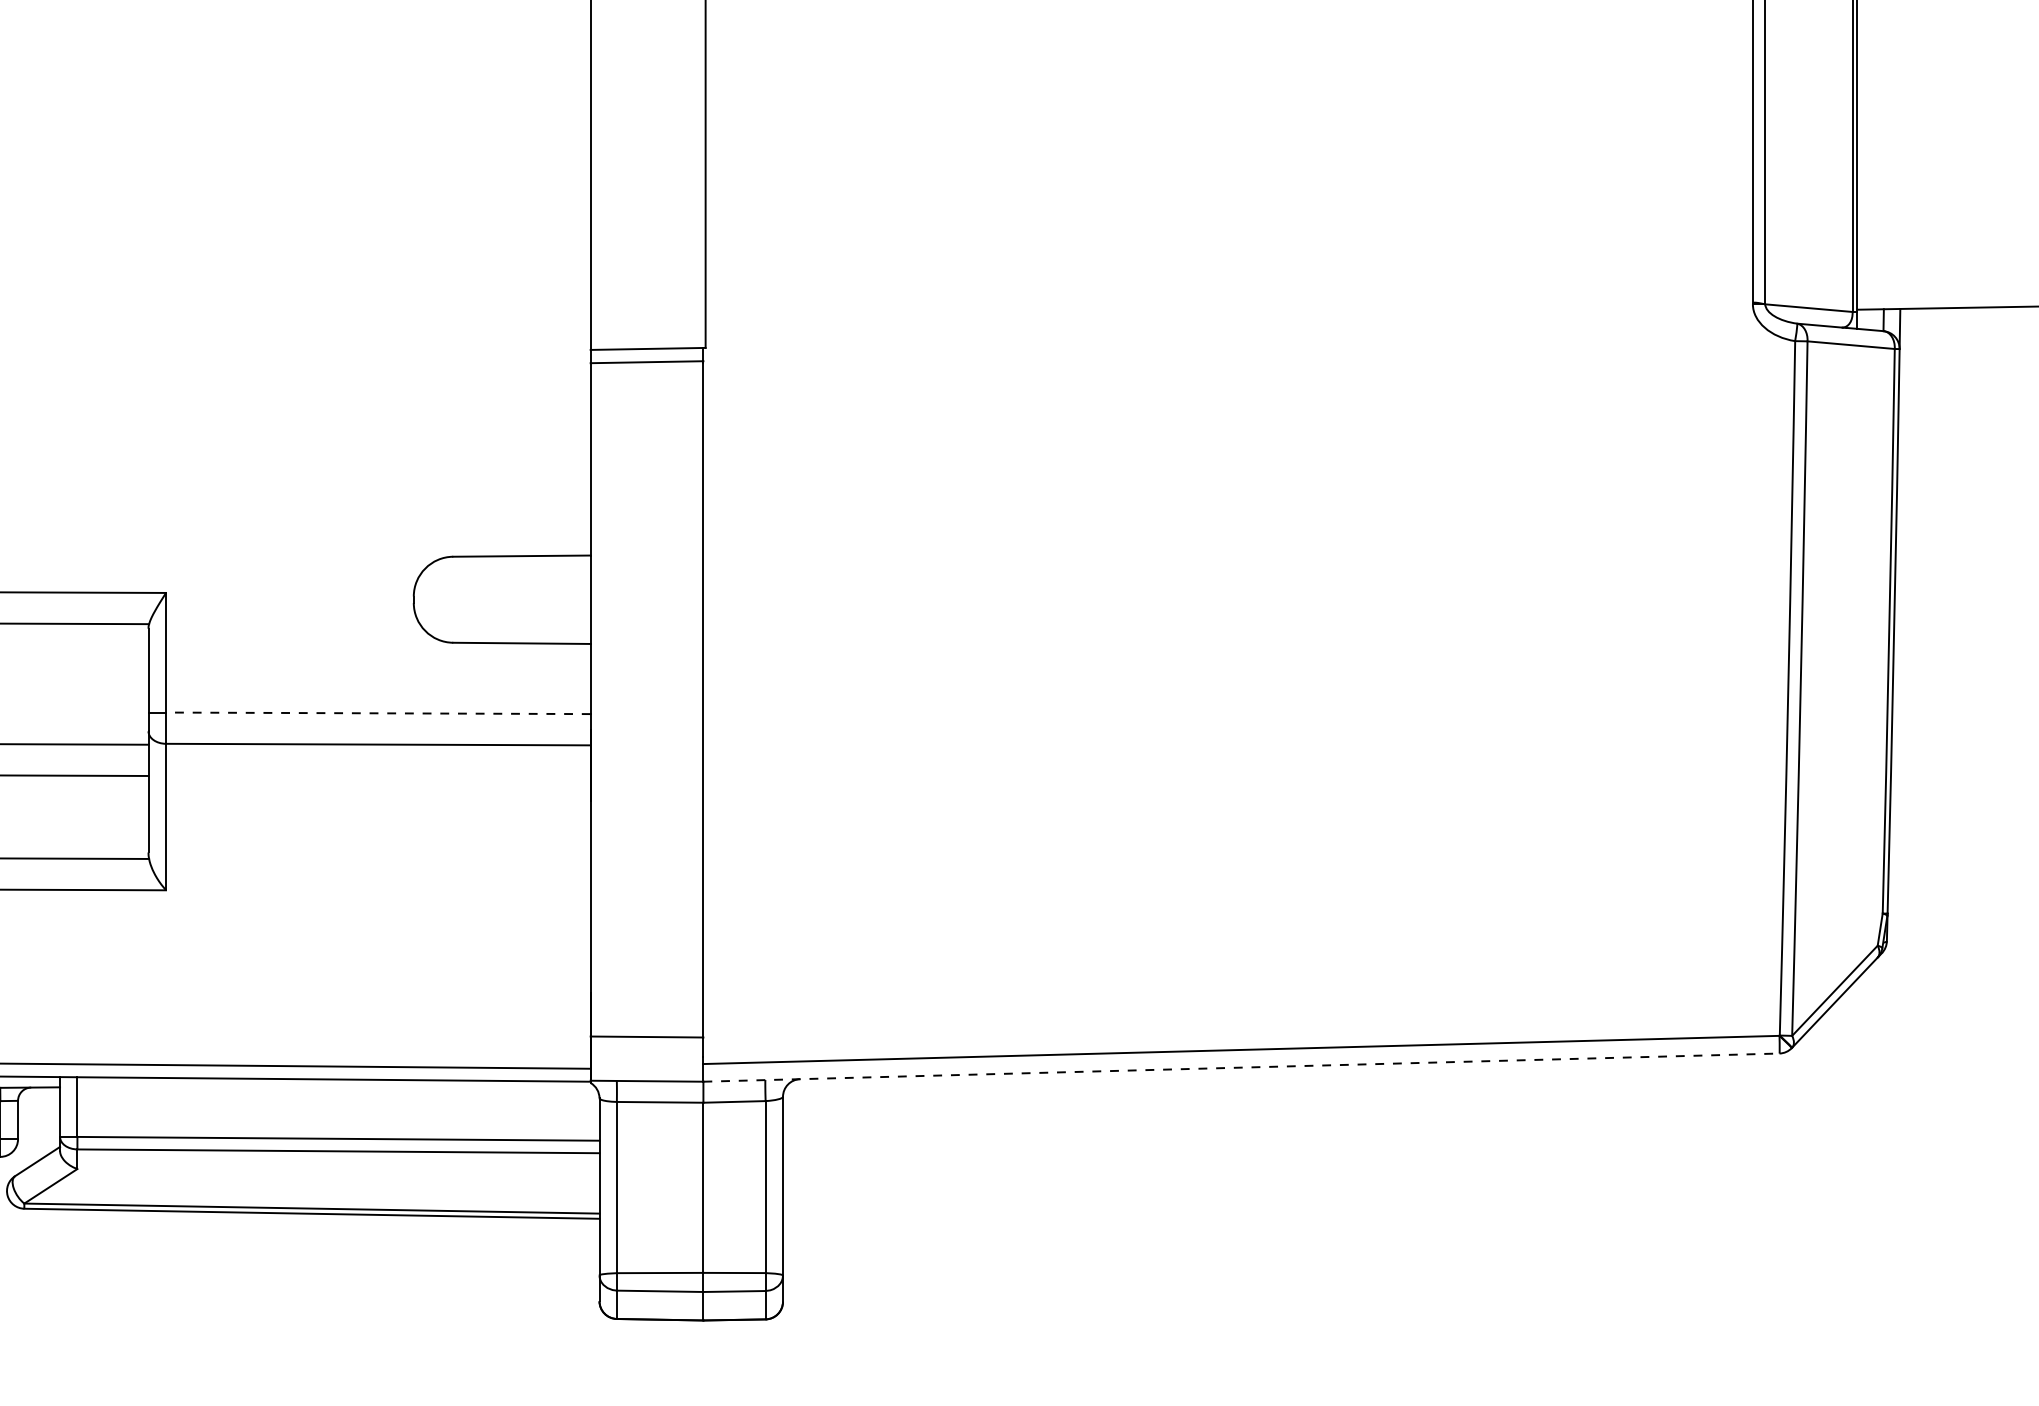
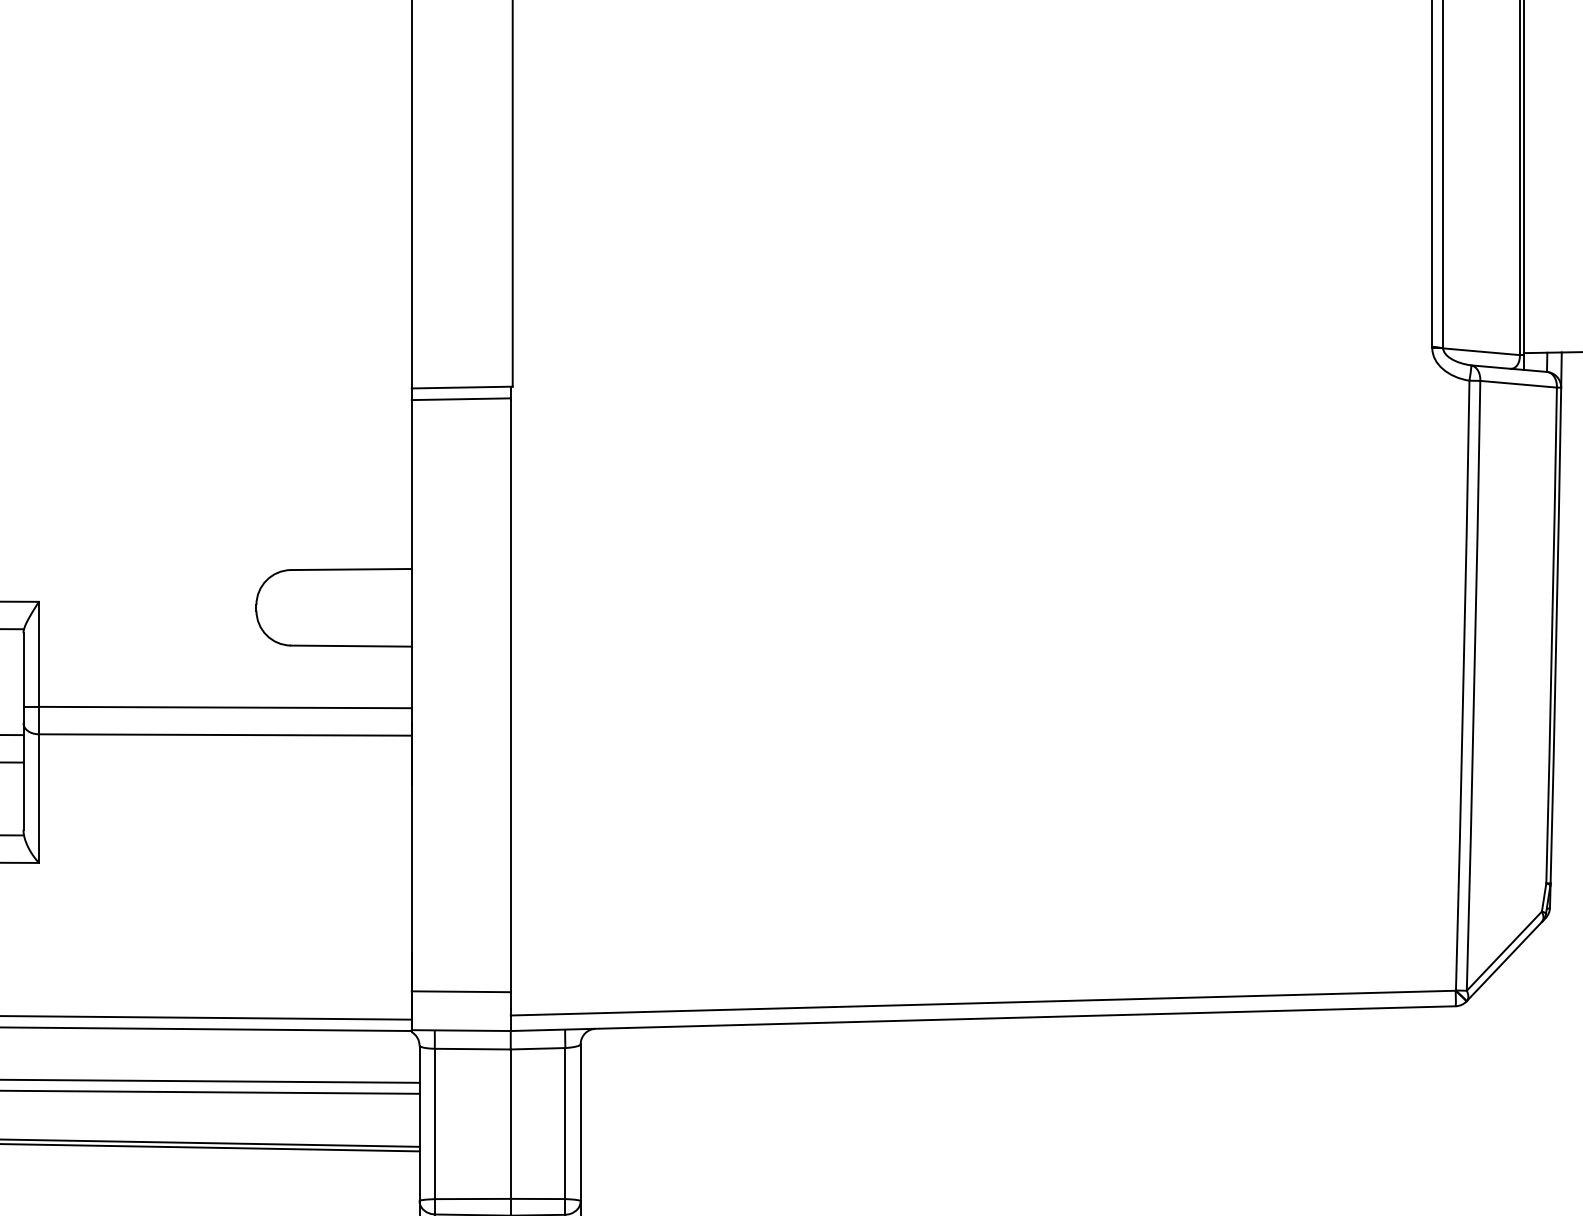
line: (377, 713) -> (224, 707), dashed -> solid
line: (1241, 1067) -> (983, 1018), dashed -> solid

